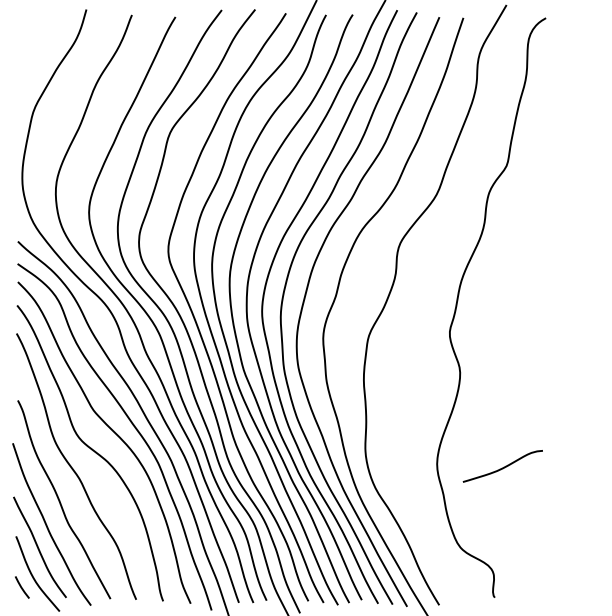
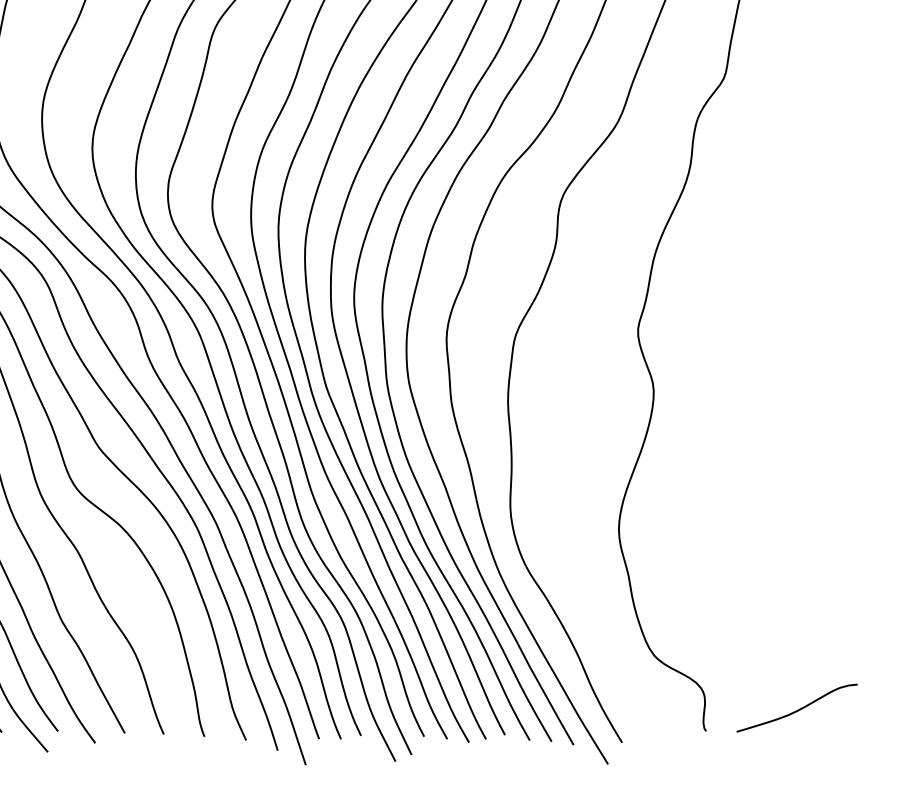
curve: (502, 467) -> (796, 709), moved

